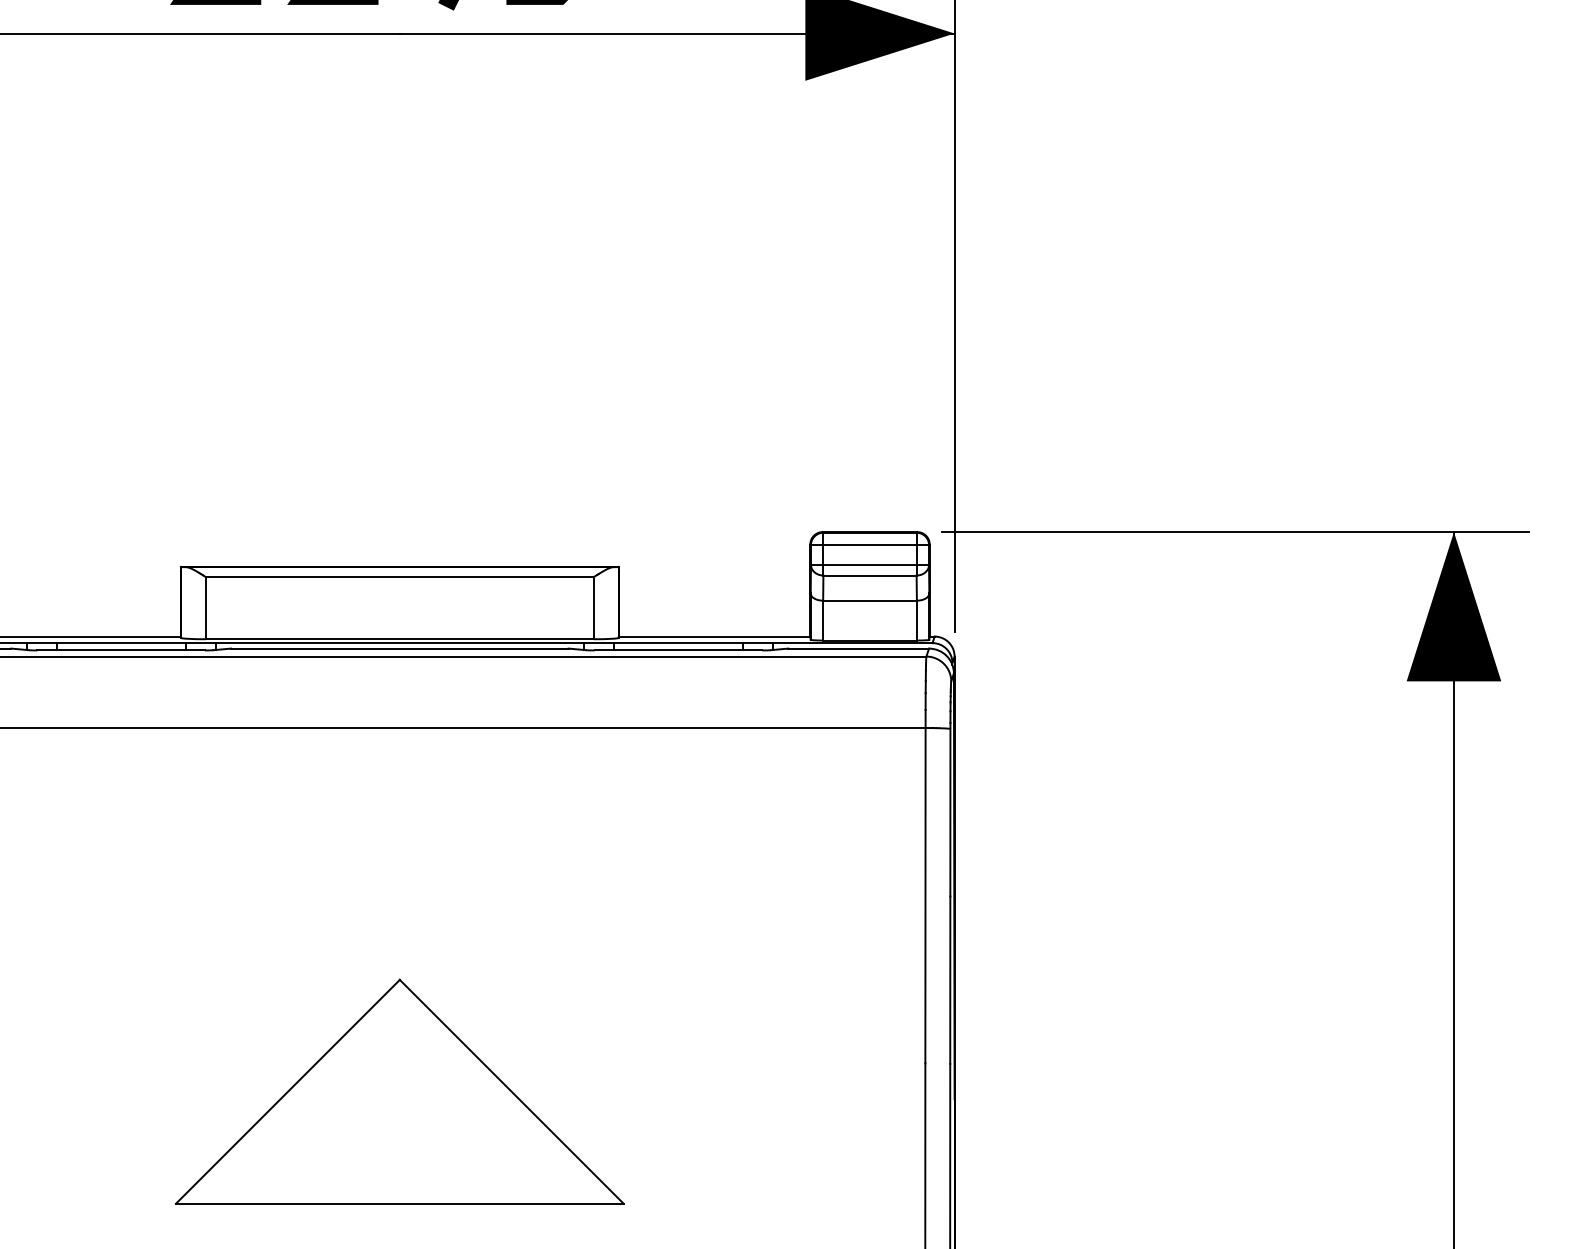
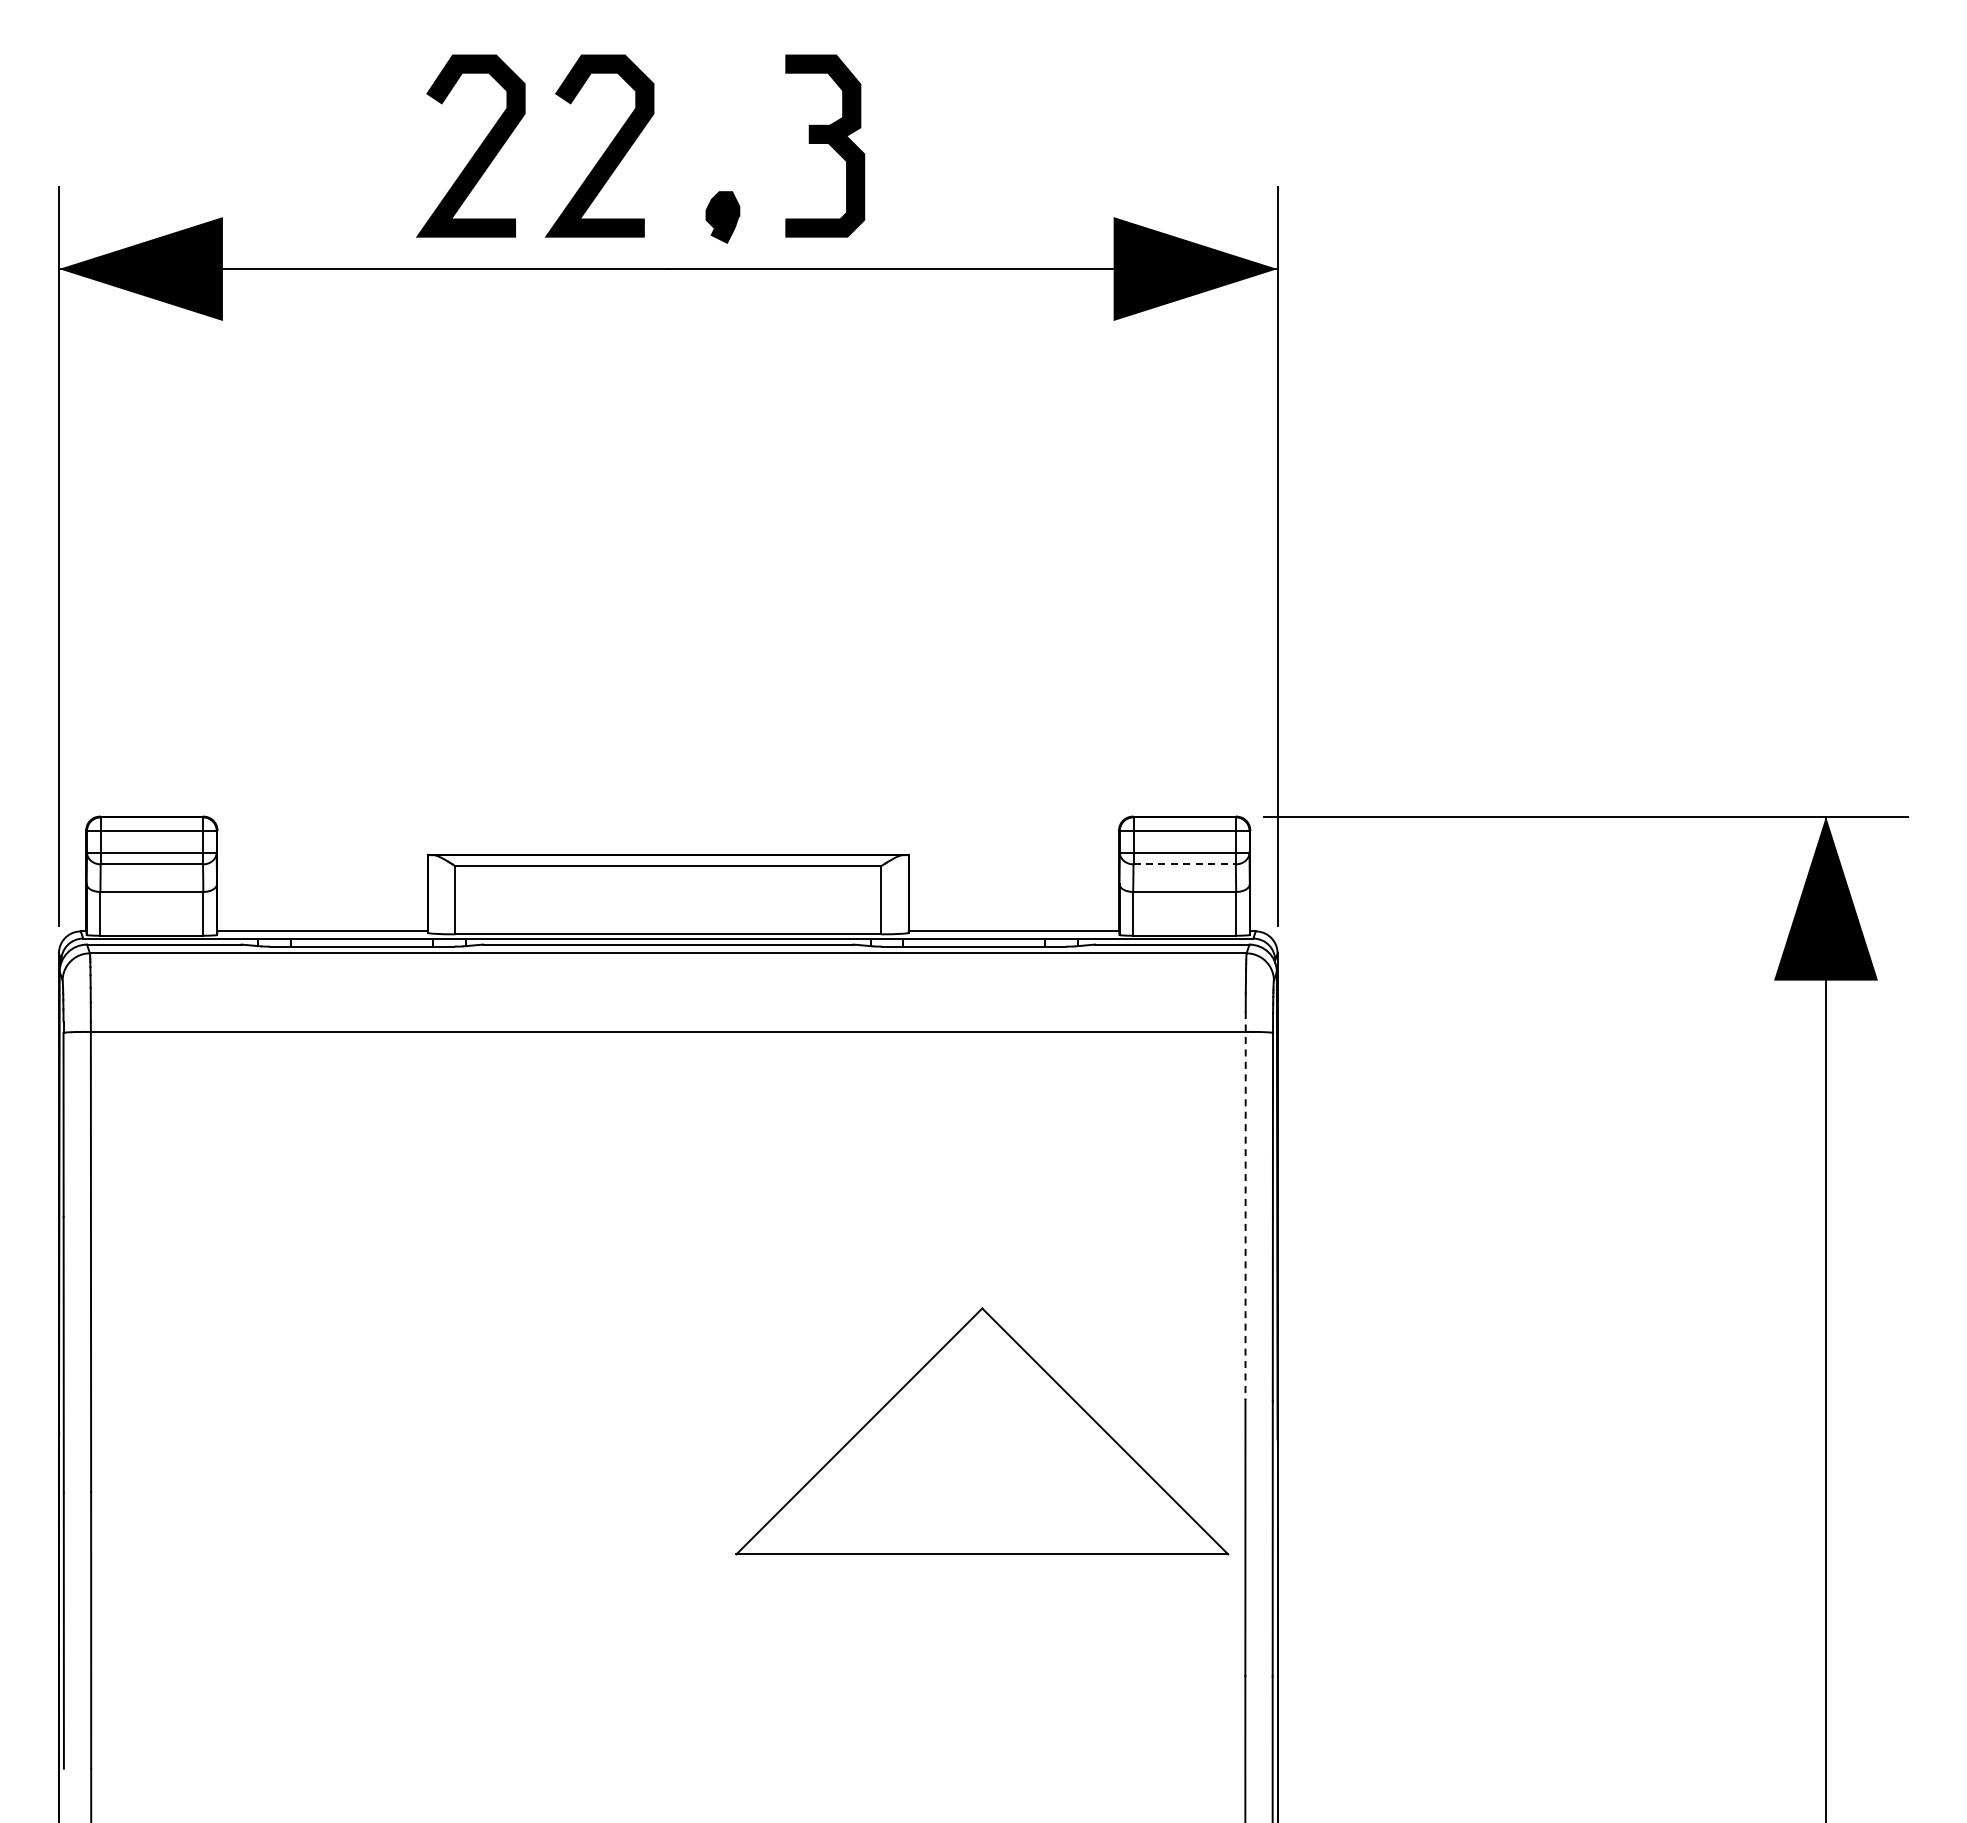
line: (870, 575) -> (1185, 864), solid -> dashed
line: (925, 886) -> (1245, 1205), solid -> dashed
part: (400, 1091) -> (982, 1431), moved

